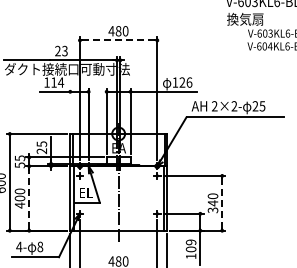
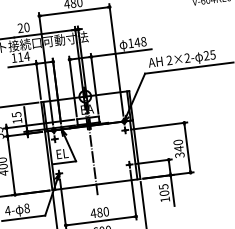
line: (118, 40) -> (74, 11), dashed -> solid
text: (64, 51) -> (26, 27), 23 -> 20
text: (185, 82) -> (140, 42), 126 -> 148
line: (70, 109) -> (38, 79), added
text: (41, 151) -> (17, 121), 25 -> 15
line: (29, 197) -> (11, 164), dashed -> solid
line: (222, 203) -> (187, 147), dashed -> solid
text: (190, 242) -> (163, 187), 109 -> 105

